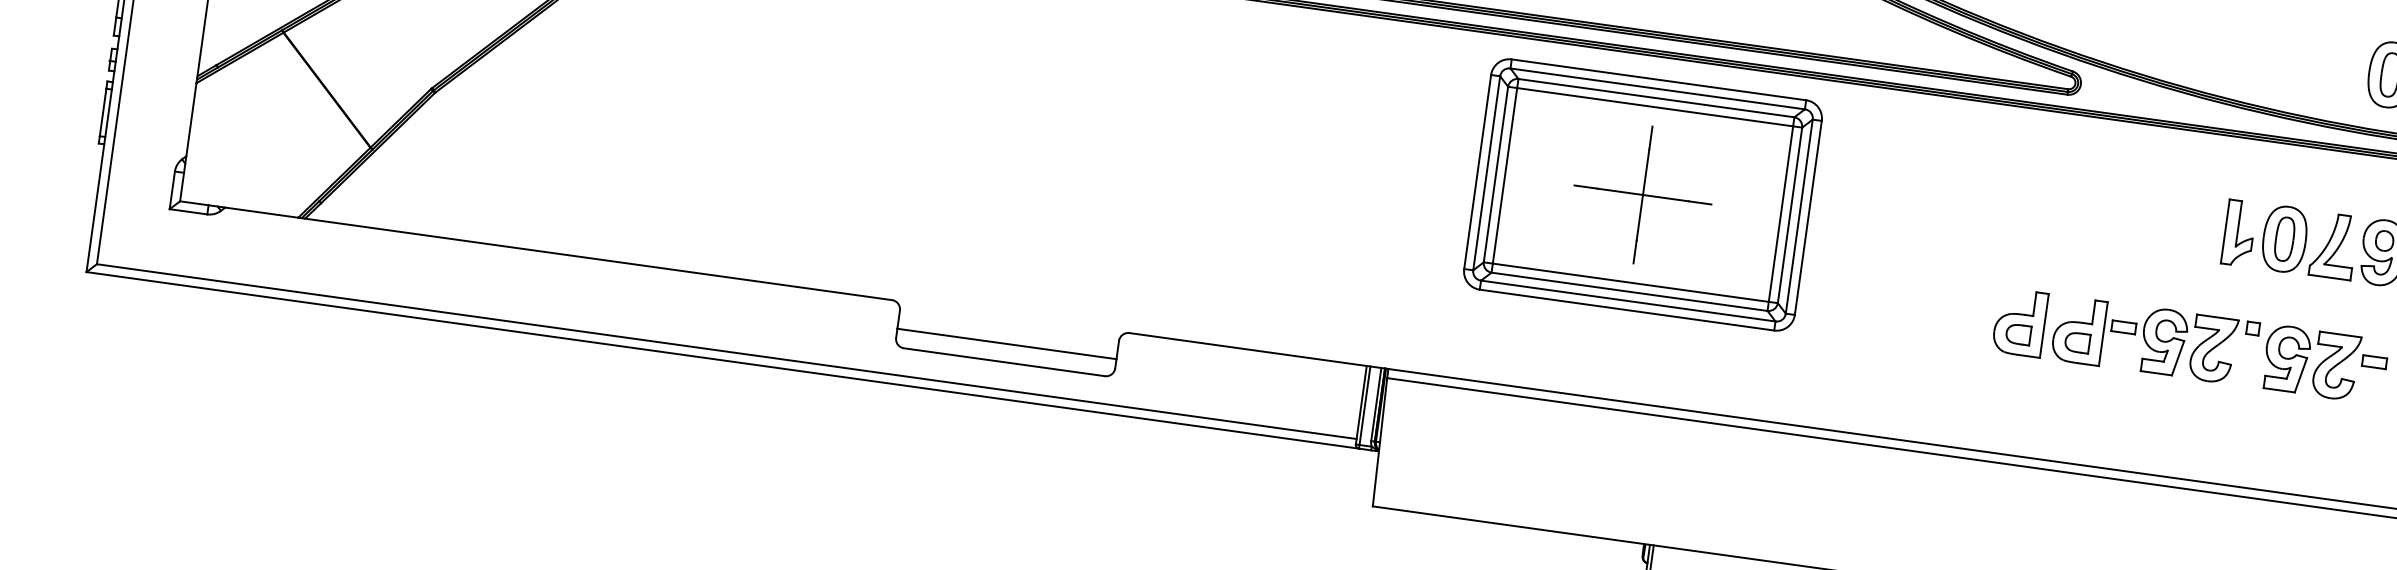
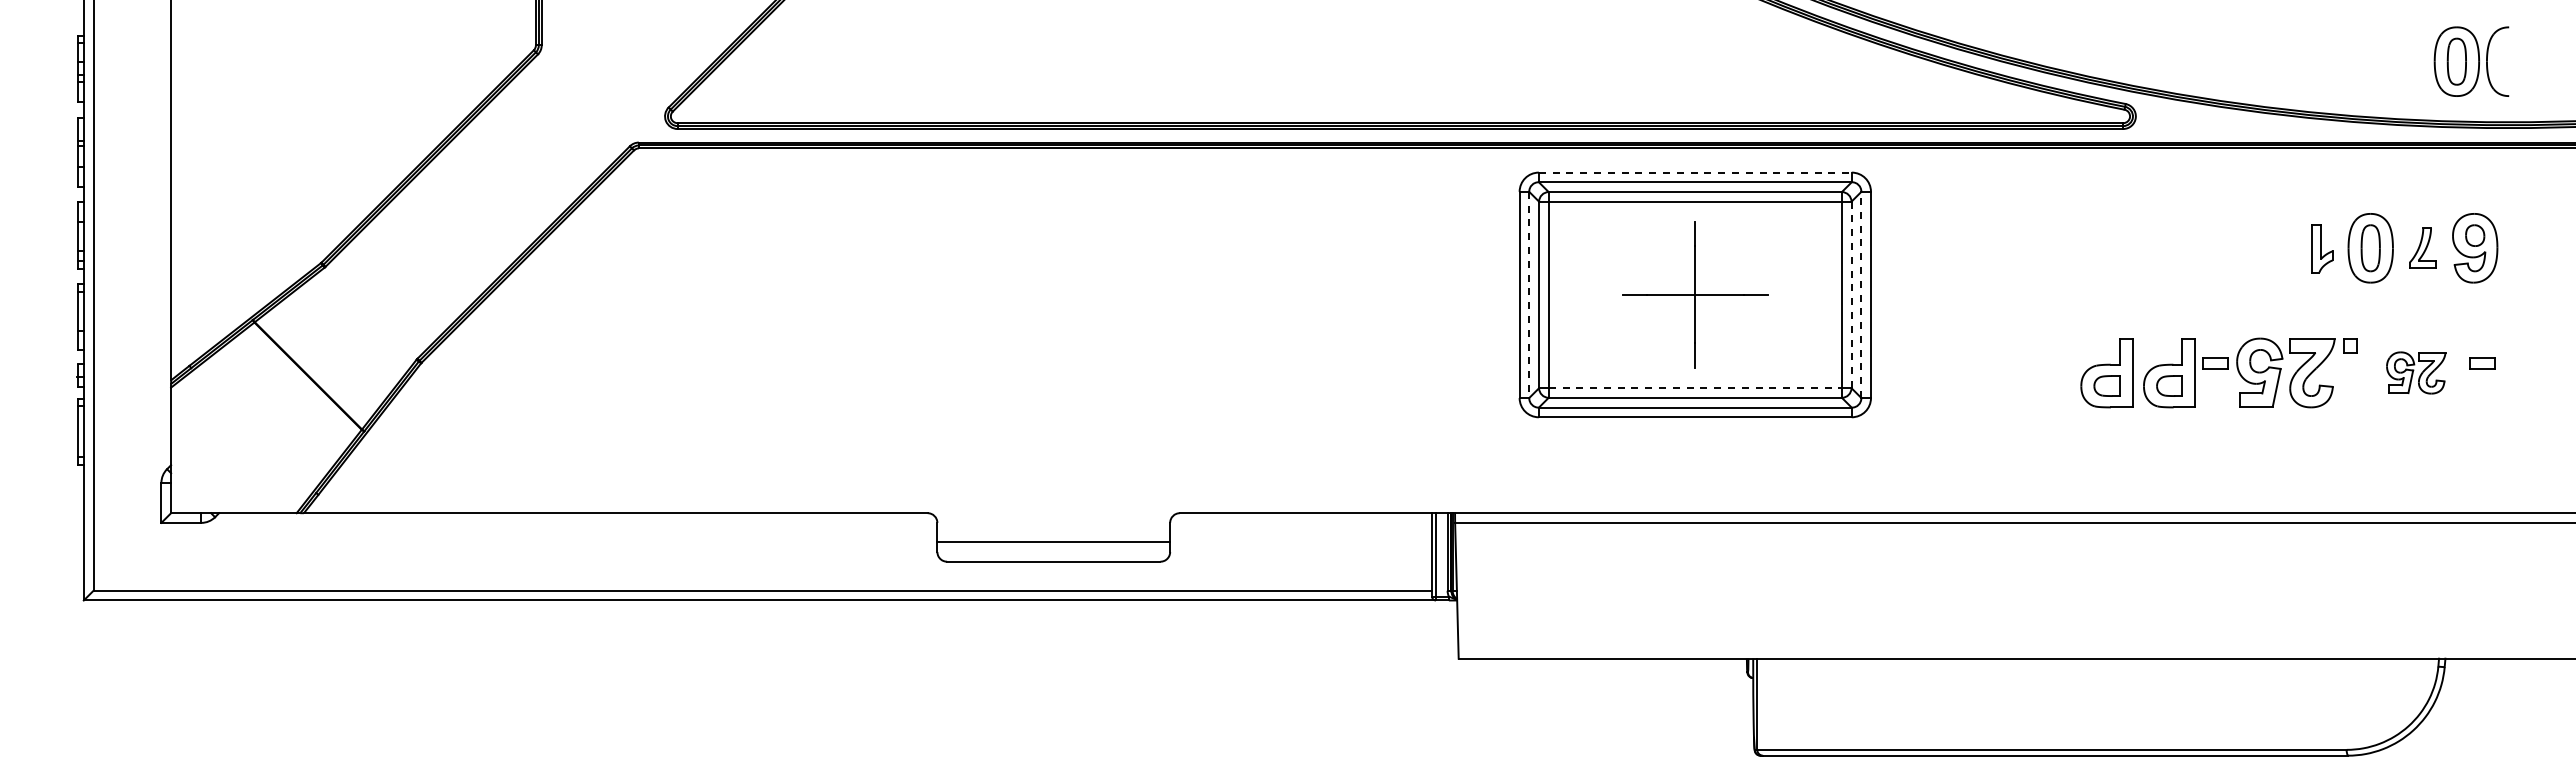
line: (1659, 79) -> (1695, 172), solid -> dashed
line: (1486, 173) -> (1529, 295), solid -> dashed
line: (1789, 215) -> (1851, 295), solid -> dashed
line: (1799, 216) -> (1861, 294), solid -> dashed
part: (2239, 233) -> (2322, 248), size x0.7
part: (2333, 246) -> (2422, 248), size x0.6
line: (1630, 283) -> (1695, 388), solid -> dashed
part: (2310, 362) -> (2415, 372), size x0.6

